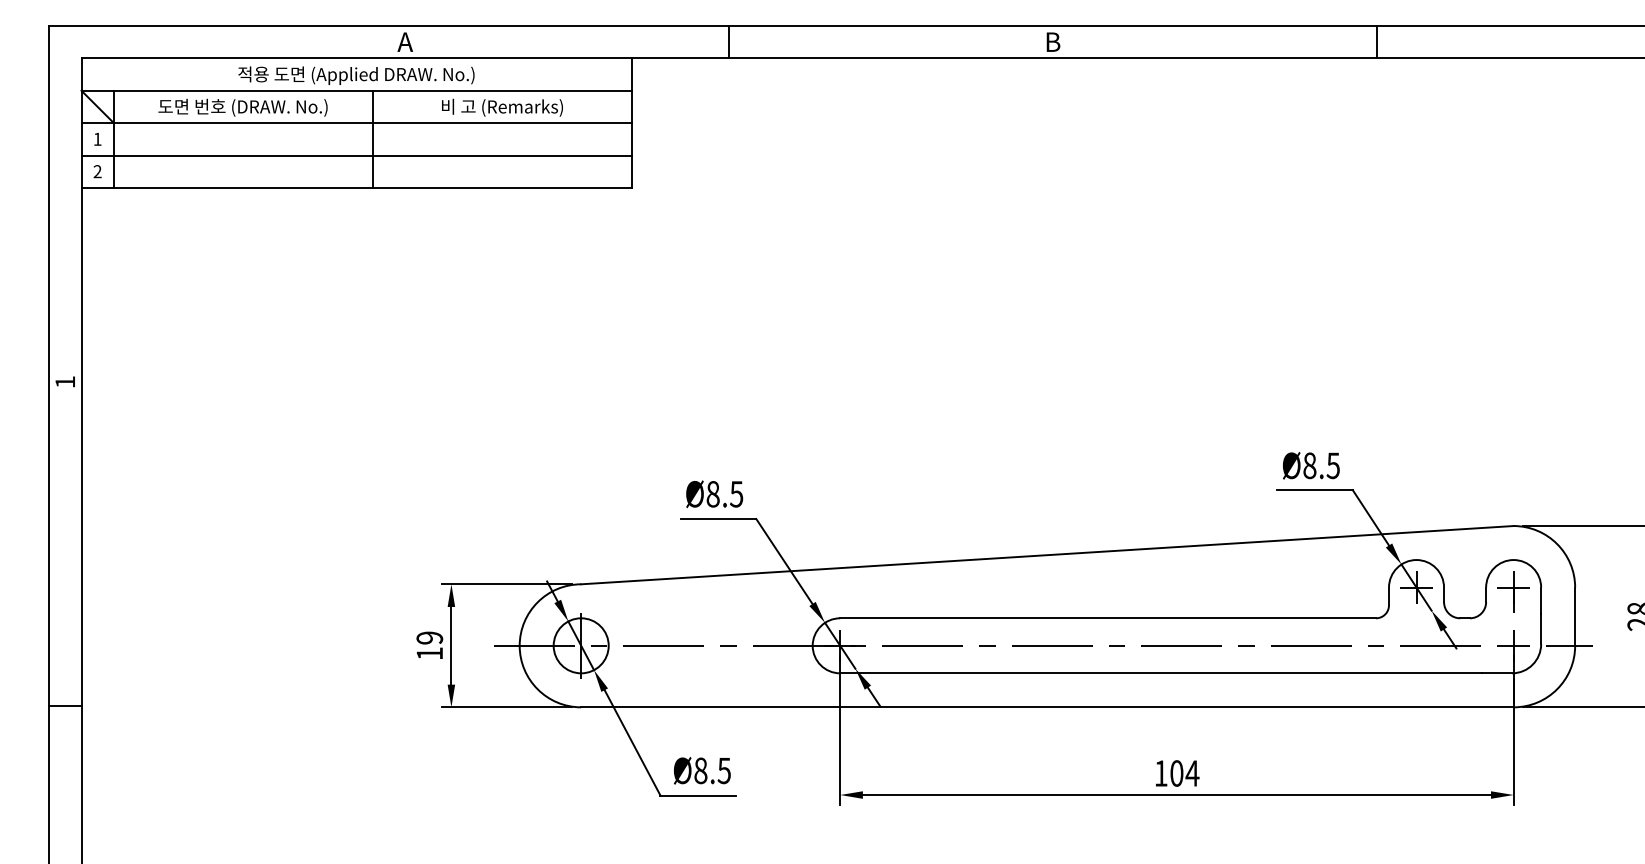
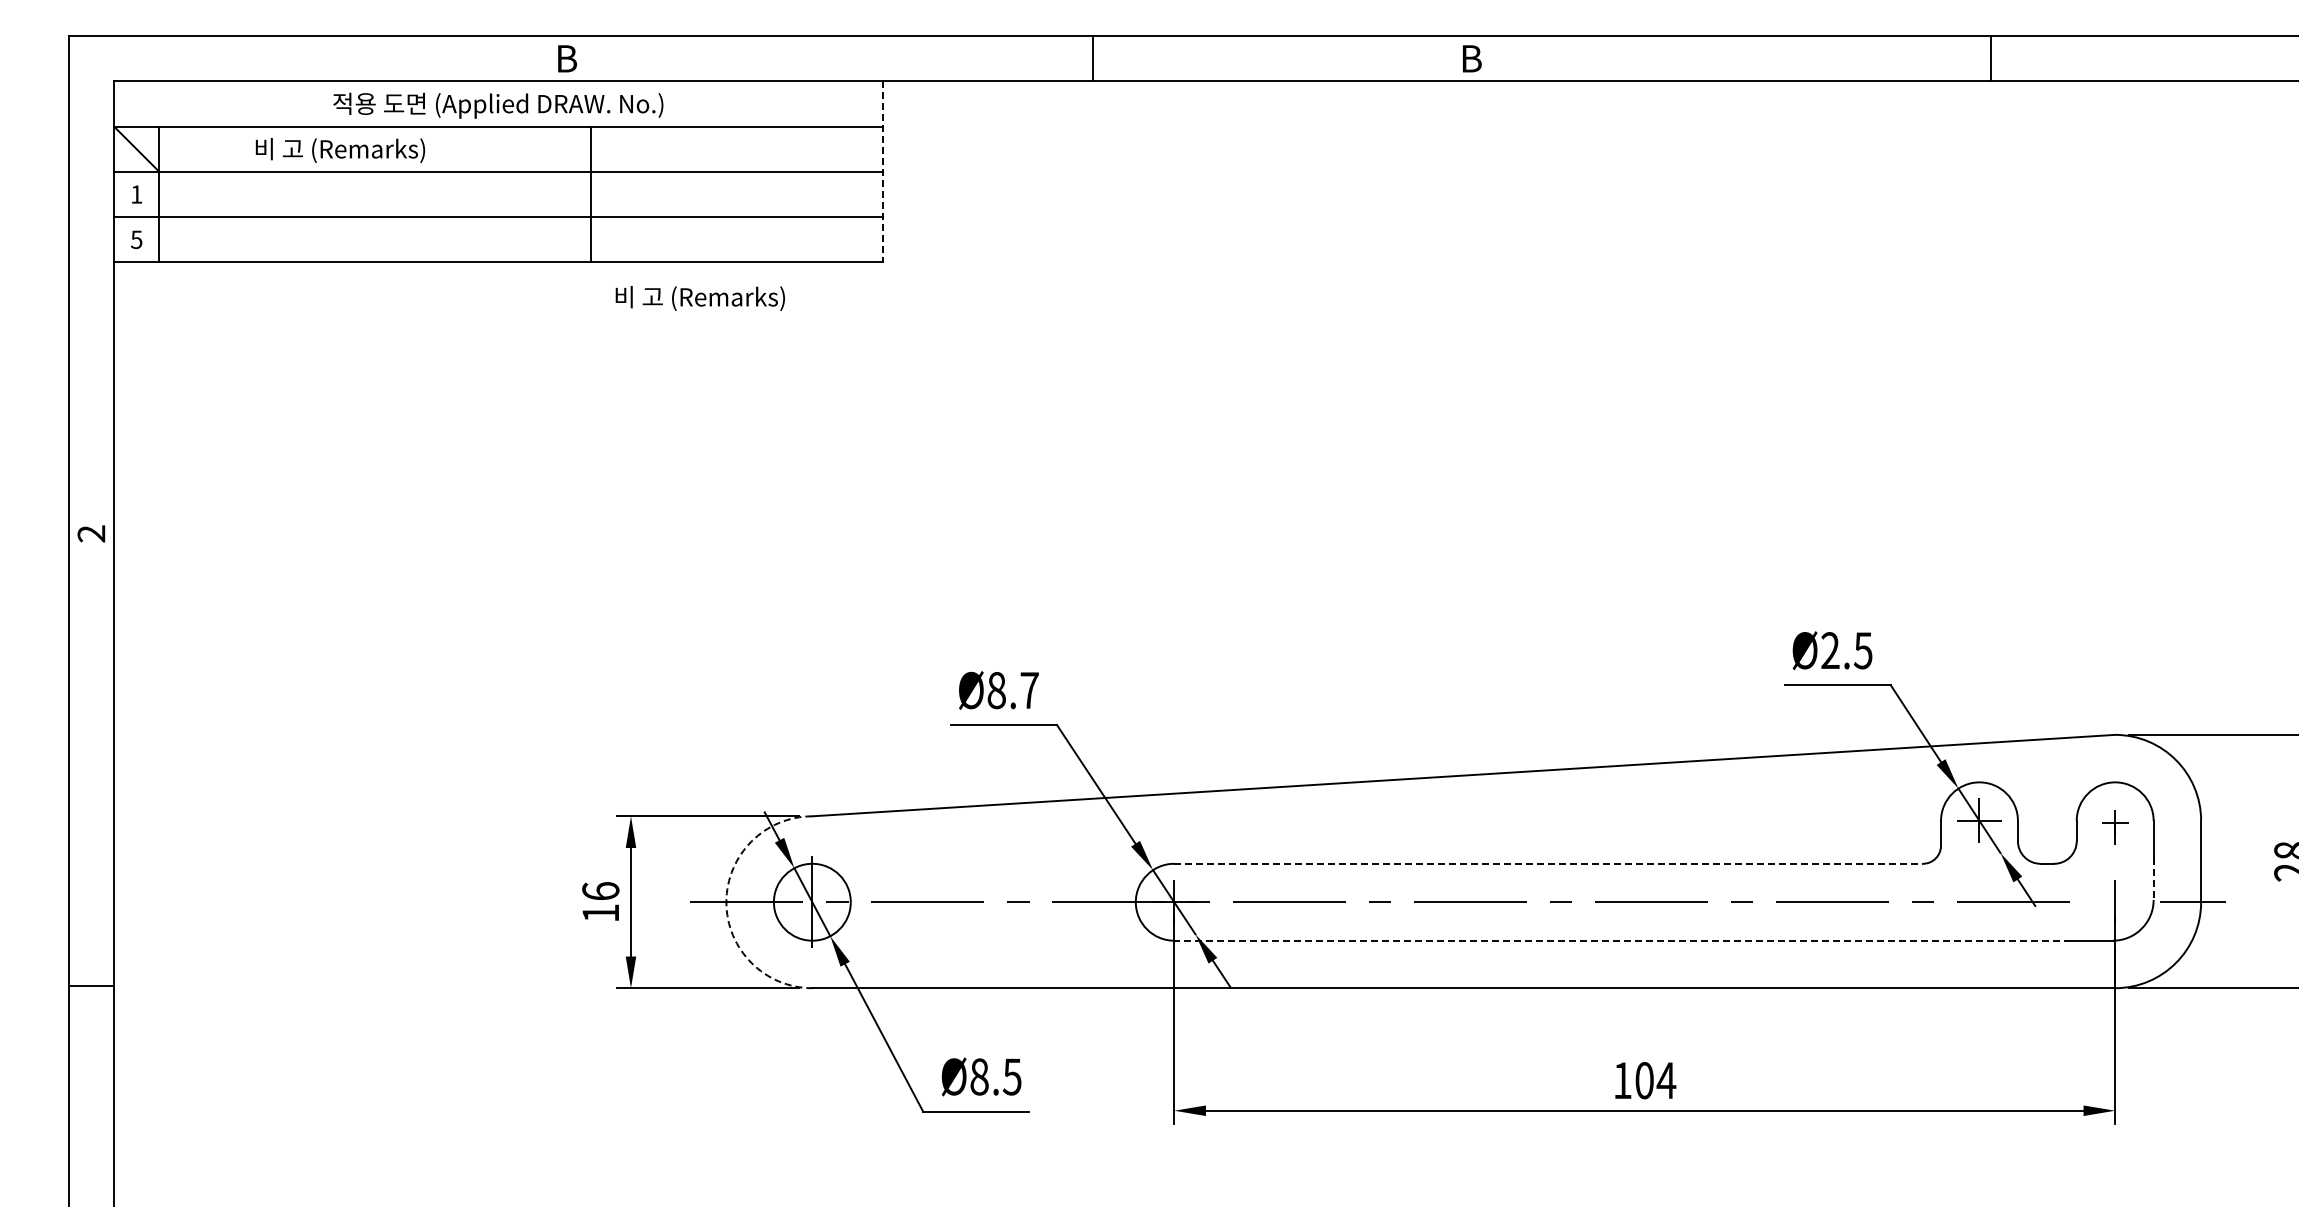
text: (405, 41) -> (566, 58), A -> B
line: (728, 41) -> (1092, 58), moved
line: (1376, 41) -> (1990, 58), moved
text: (242, 107) -> (339, 150), 도면 번호 (DRAW. No.) -> 비 고 (Remarks)
text: (501, 107) -> (699, 298), moved
line: (632, 123) -> (883, 172), solid -> dashed
line: (373, 139) -> (591, 194), moved
text: (97, 171) -> (136, 239), 2 -> 5
text: (65, 381) -> (91, 533), 1 -> 2
text: (1309, 465) -> (1830, 650), Ø8.5 -> Ø2.5
text: (736, 494) -> (1029, 690), Ø8.5 -> Ø8.7
part: (1513, 592) -> (2115, 827), size x0.6
line: (1108, 618) -> (1549, 863), solid -> dashed
line: (1541, 629) -> (2153, 879), solid -> dashed
text: (429, 638) -> (600, 891), 19 -> 16
arc: (519, 645) -> (726, 902), solid -> dashed
line: (1513, 645) -> (2114, 902), removed
line: (1160, 673) -> (1621, 940), solid -> dashed

